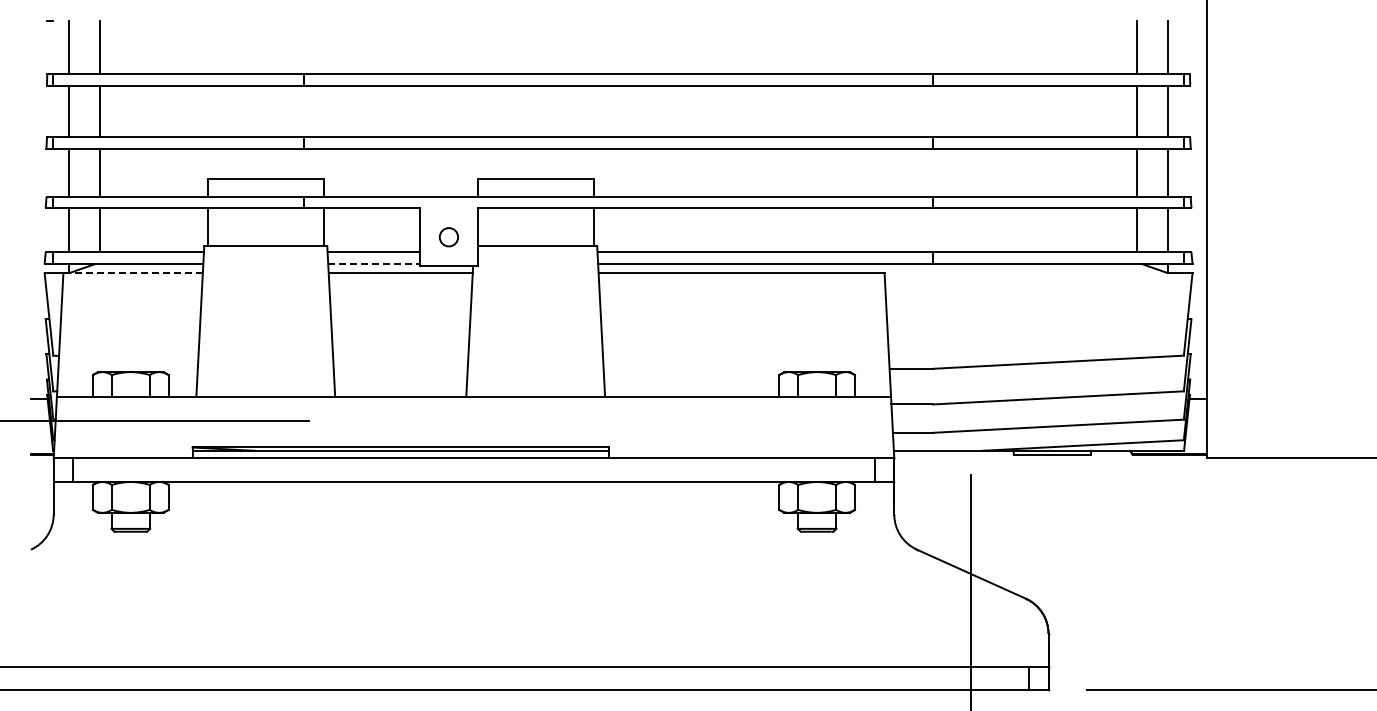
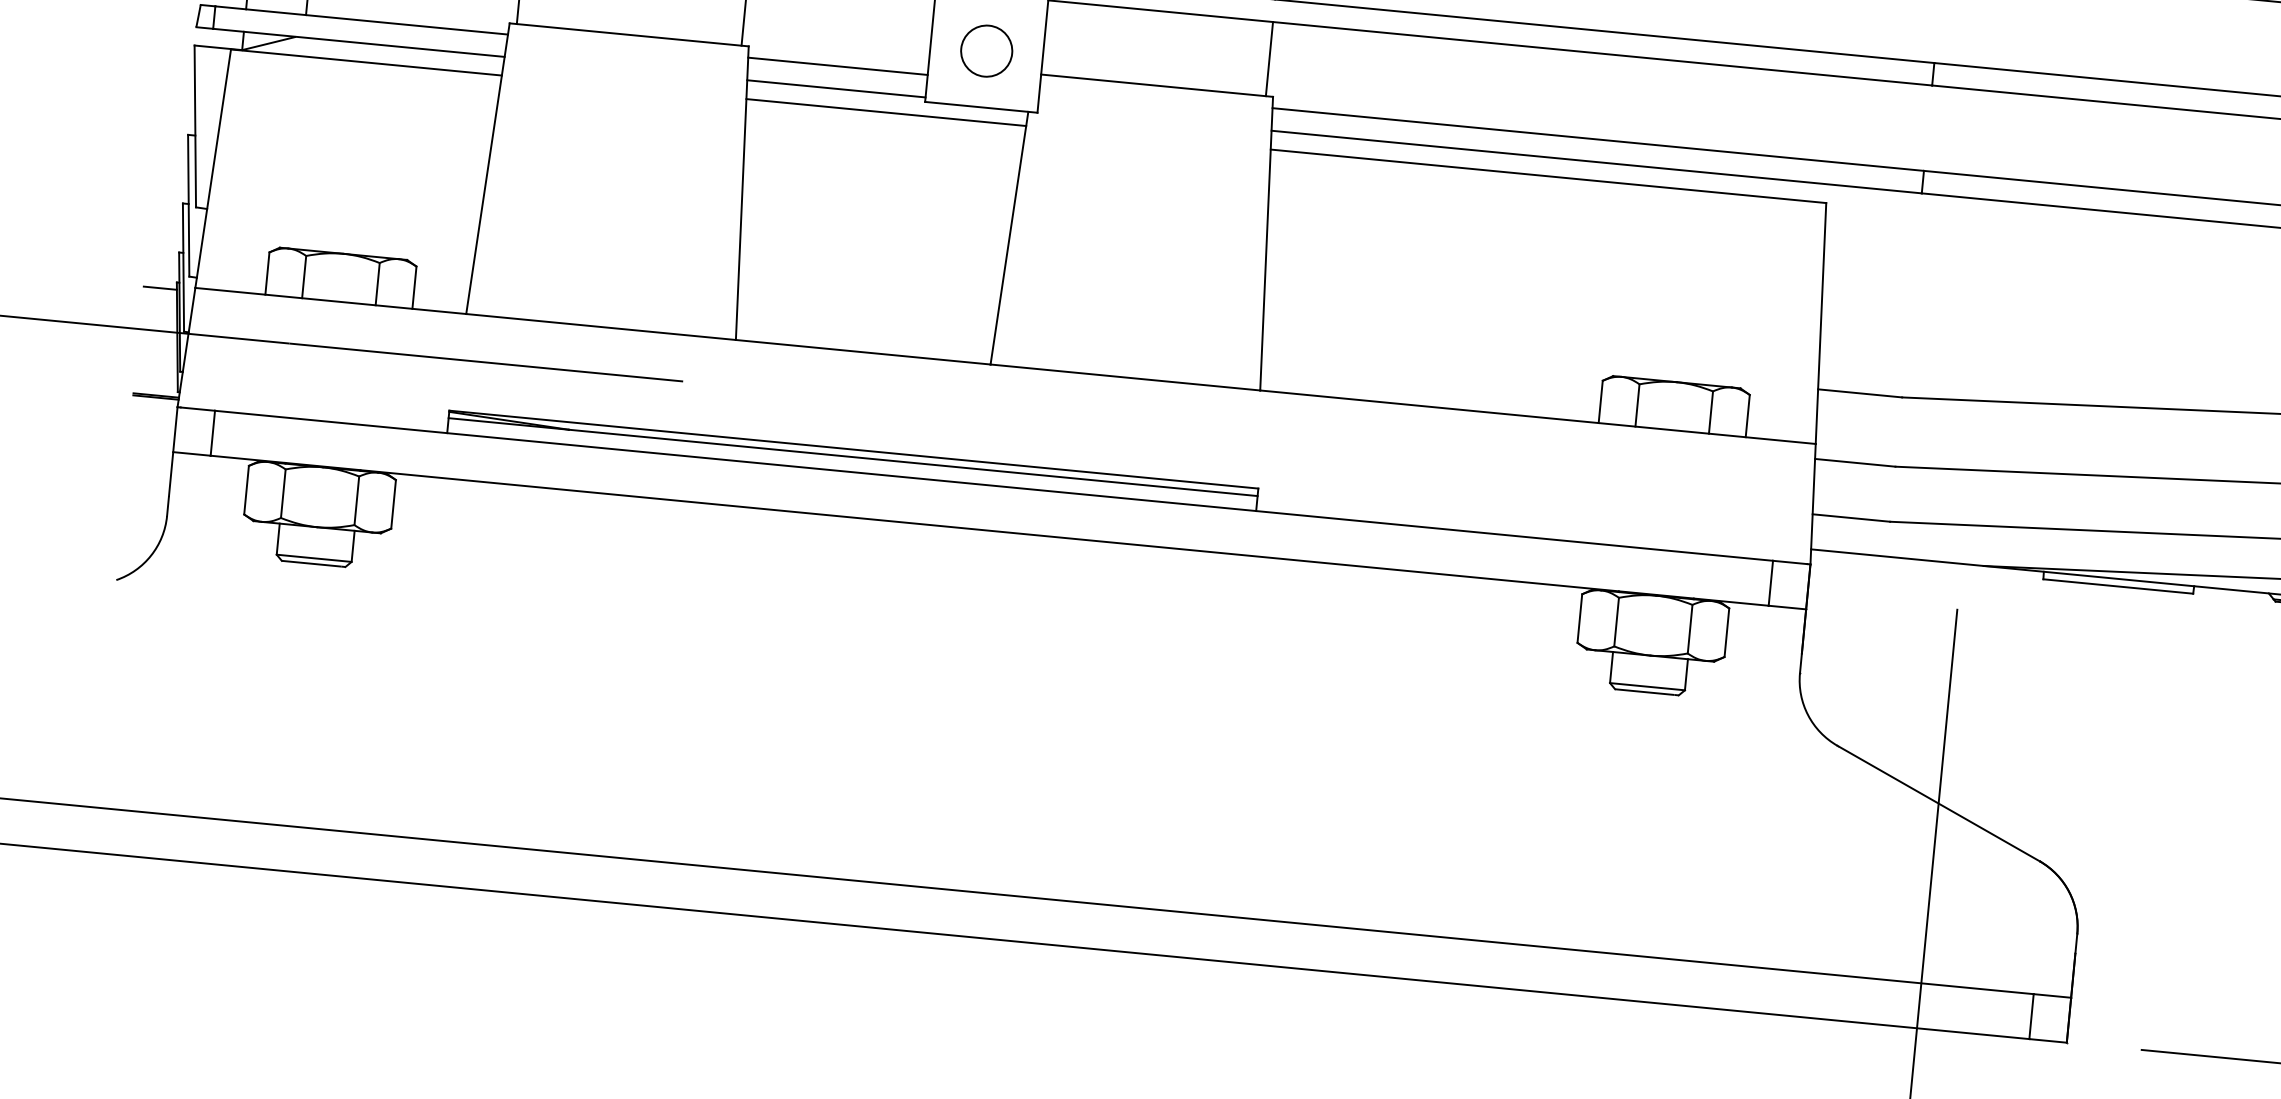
circle: (448, 237) -> (985, 51), size x1.43
line: (374, 263) -> (837, 88), dashed -> solid
line: (133, 273) -> (367, 62), dashed -> solid

